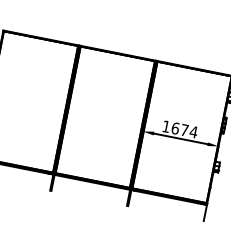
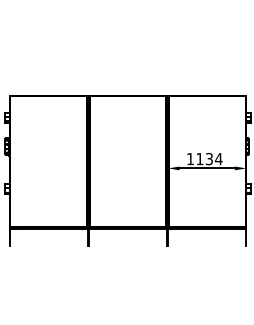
text: (179, 129) -> (204, 159), 1674 -> 1134

